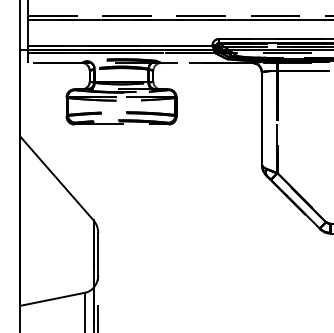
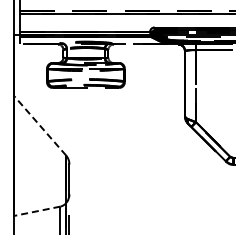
line: (57, 177) -> (40, 125), solid -> dashed
line: (51, 299) -> (36, 211), solid -> dashed

